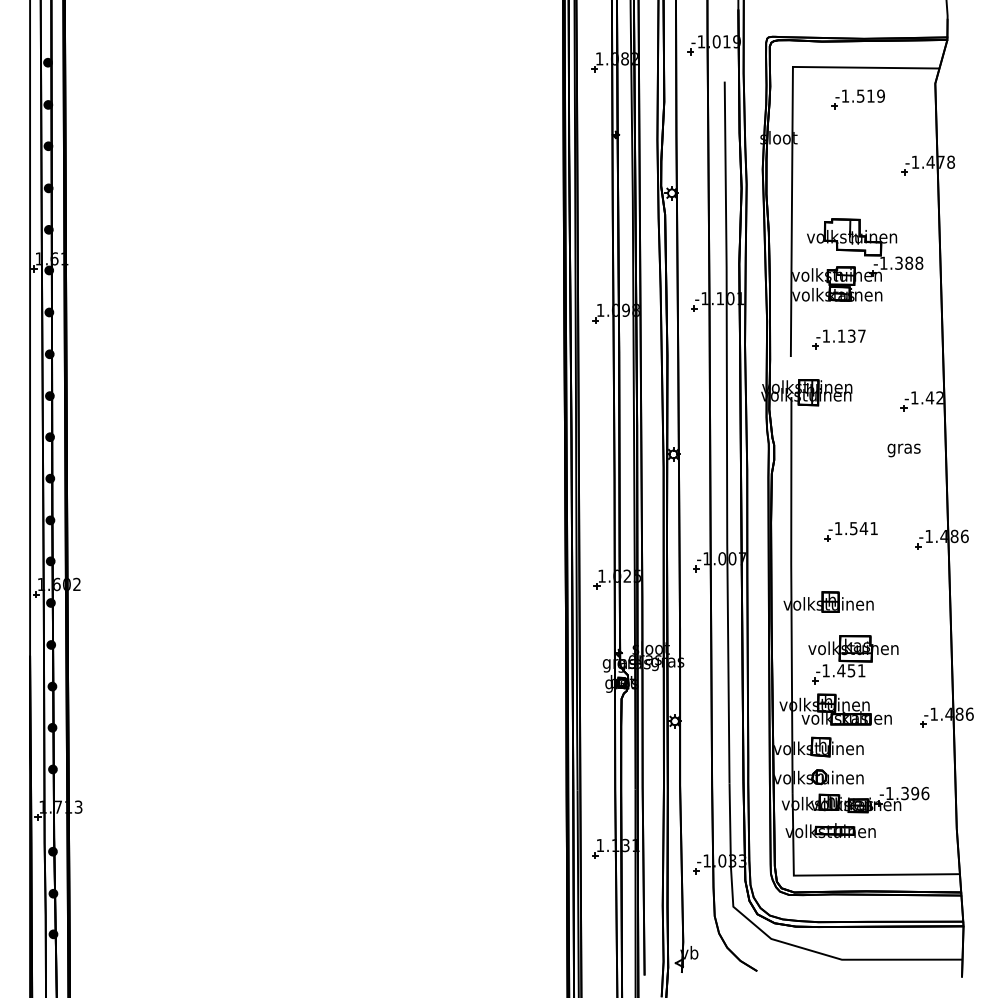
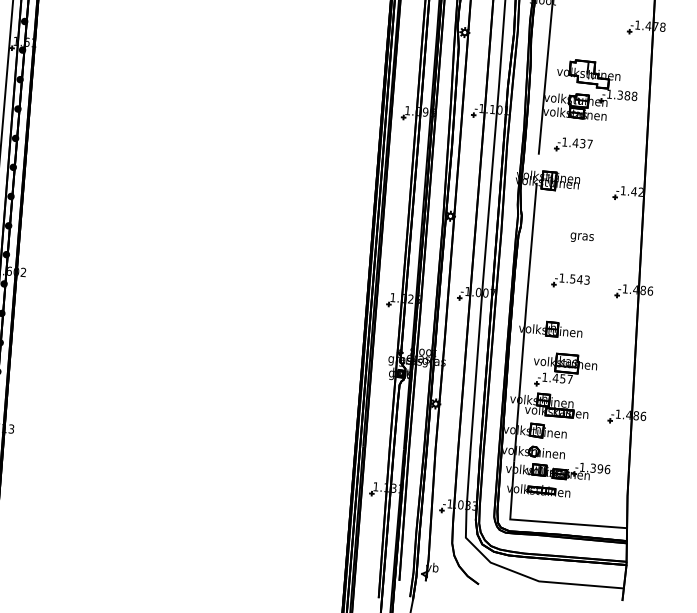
text: (841, 335) -> (575, 142), -1.137 -> -1.437
text: (903, 450) -> (581, 237), moved
text: (873, 528) -> (586, 280), -1.541 -> -1.543
text: (861, 670) -> (569, 379), -1.451 -> -1.457

